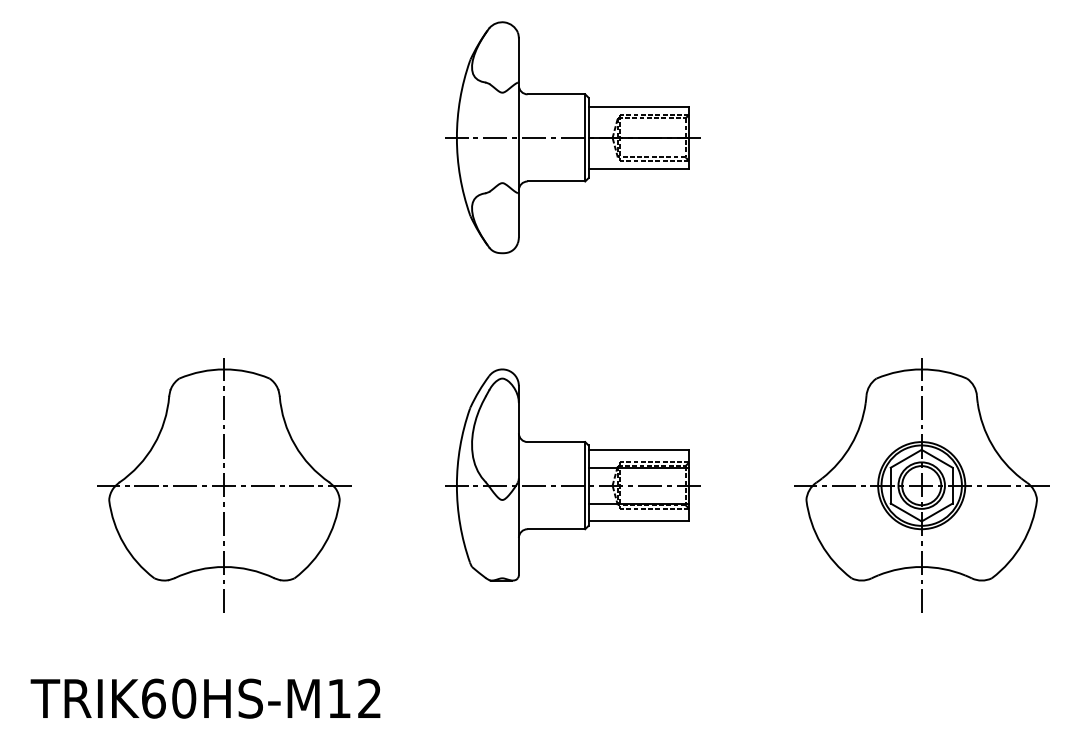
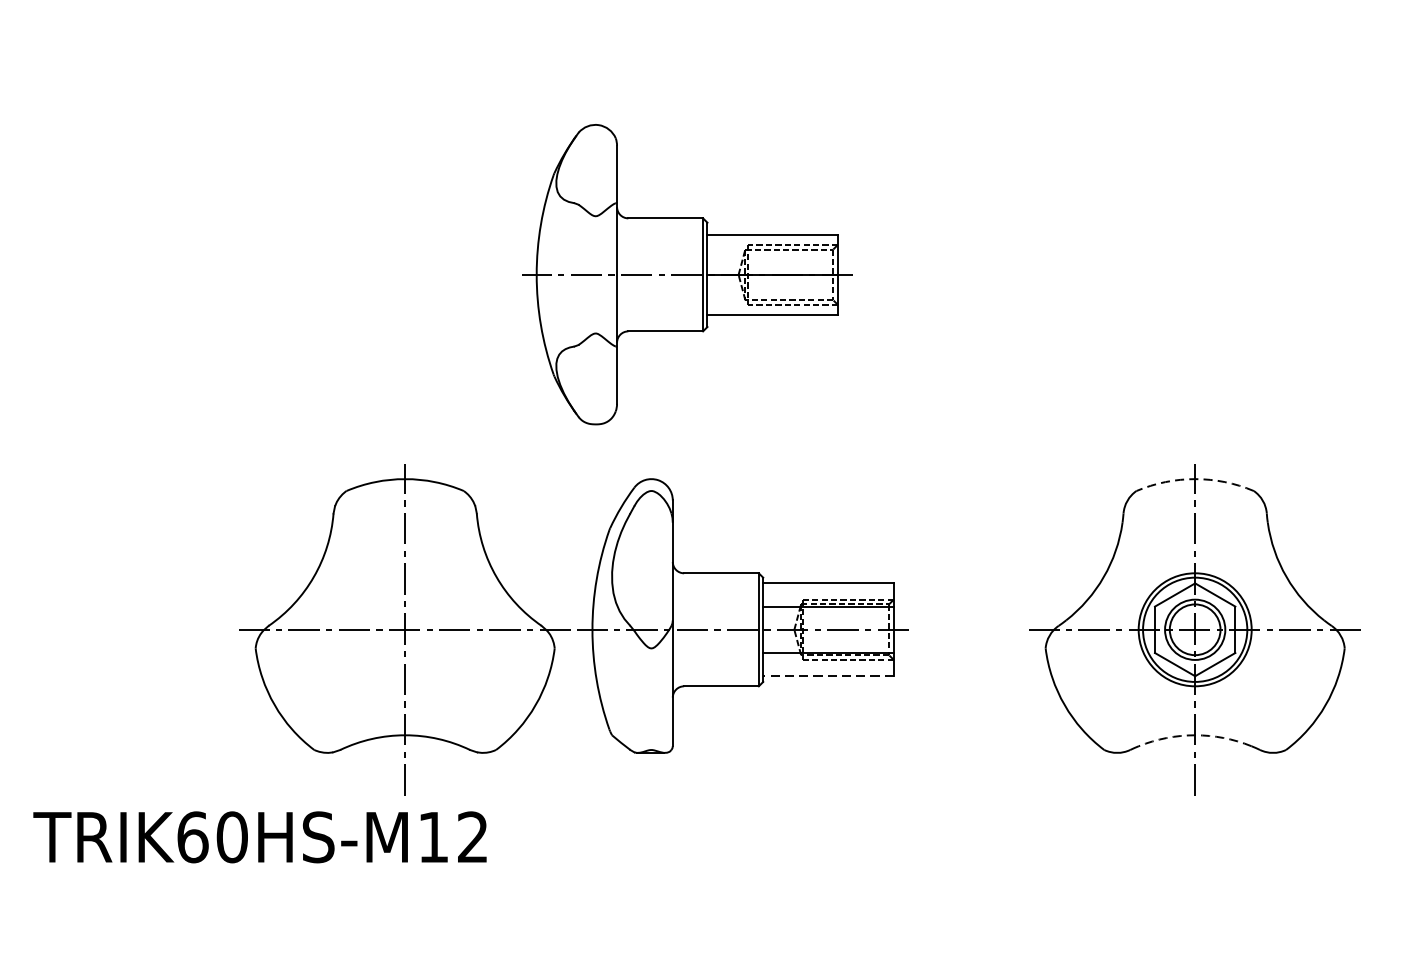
part: (572, 137) -> (686, 274), moved
arc: (921, 369) -> (1194, 479), solid -> dashed
part: (224, 485) -> (405, 629), moved
line: (638, 521) -> (827, 676), solid -> dashed
arc: (921, 566) -> (1194, 734), solid -> dashed
text: (205, 698) -> (259, 837), moved

